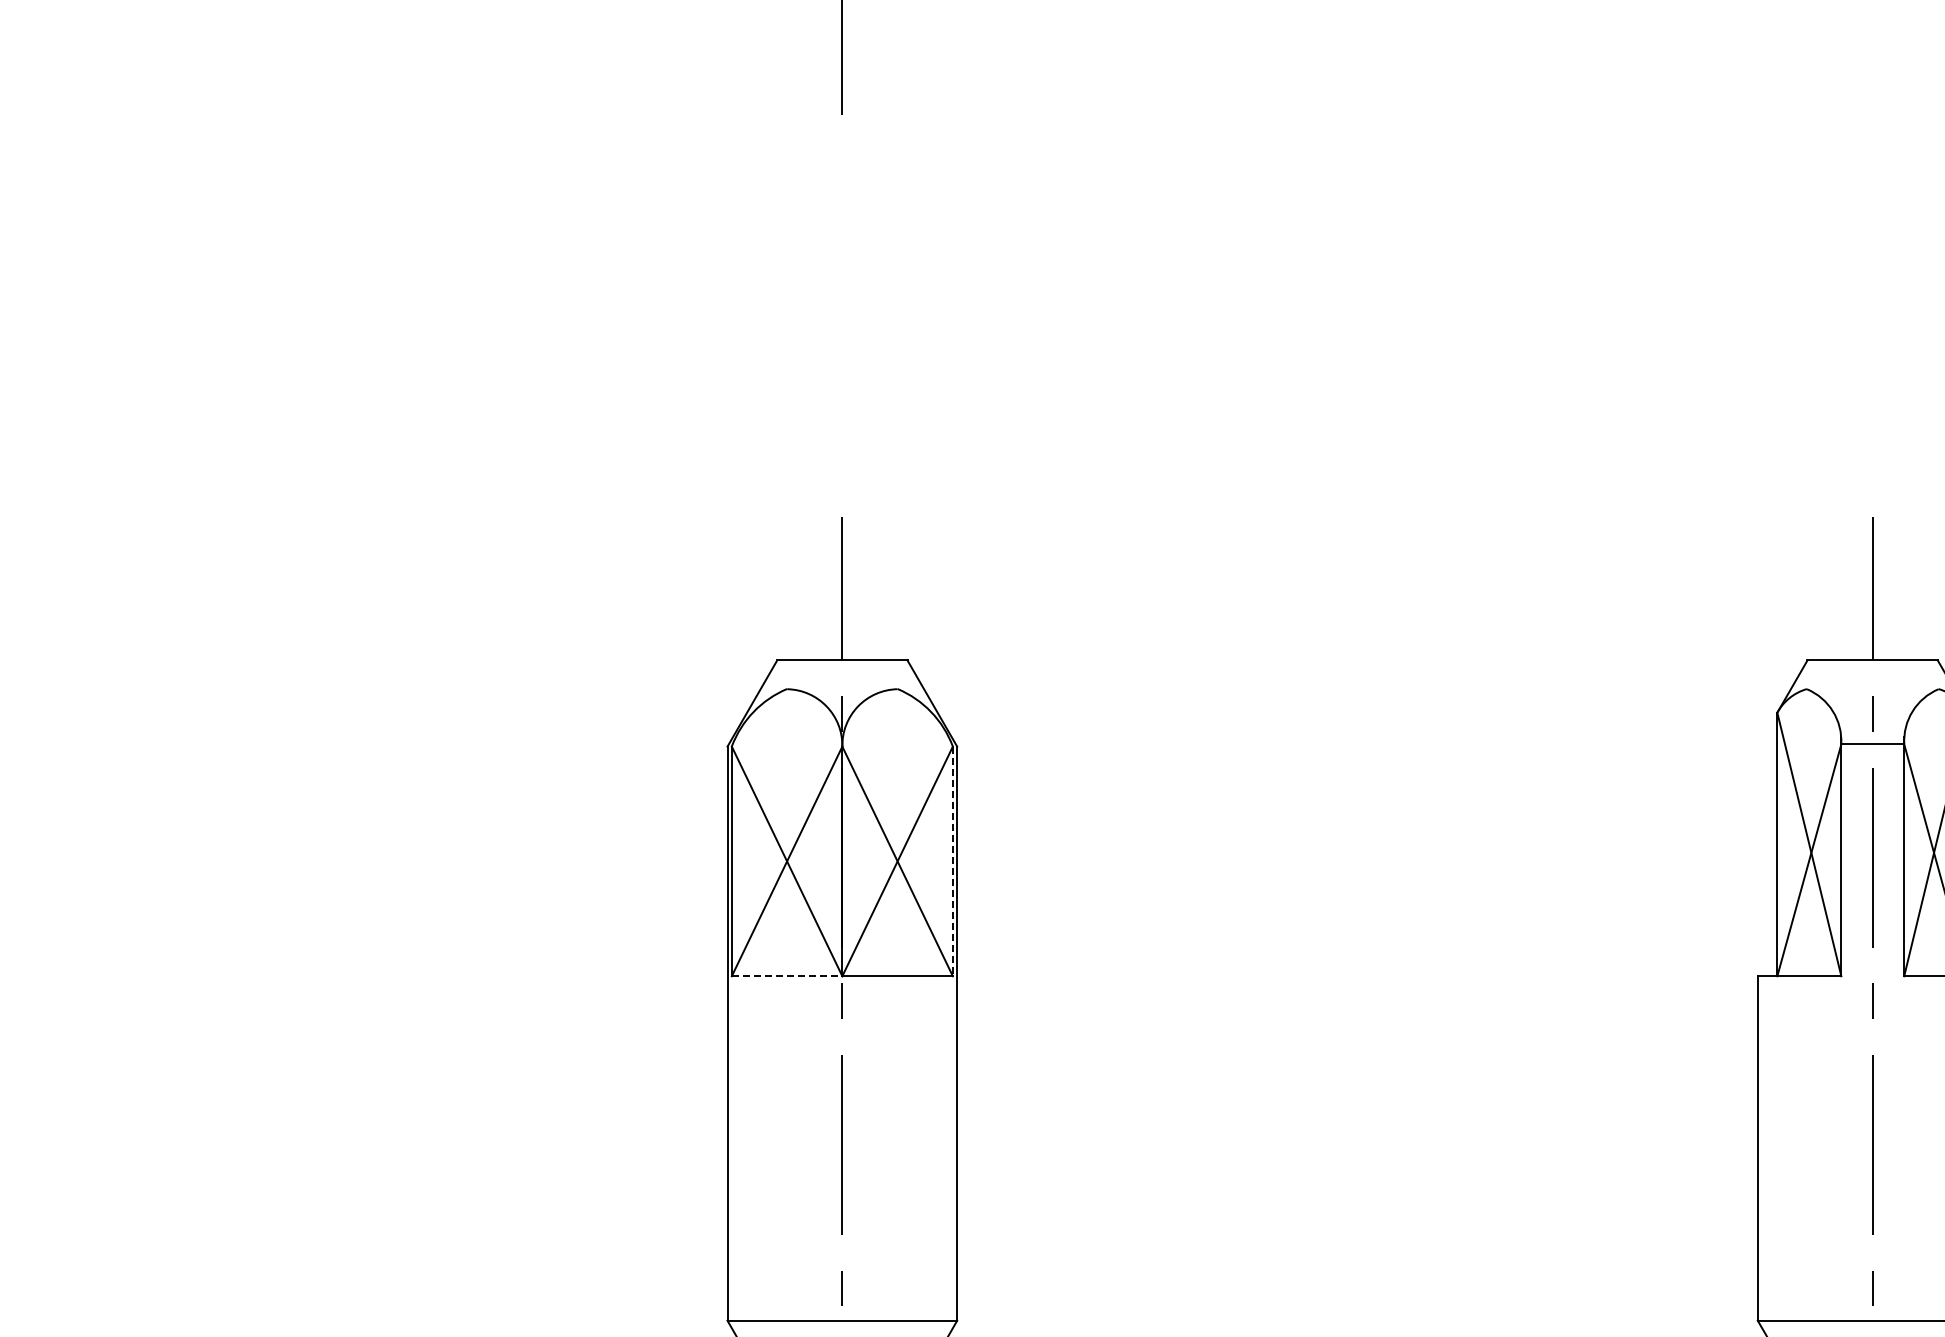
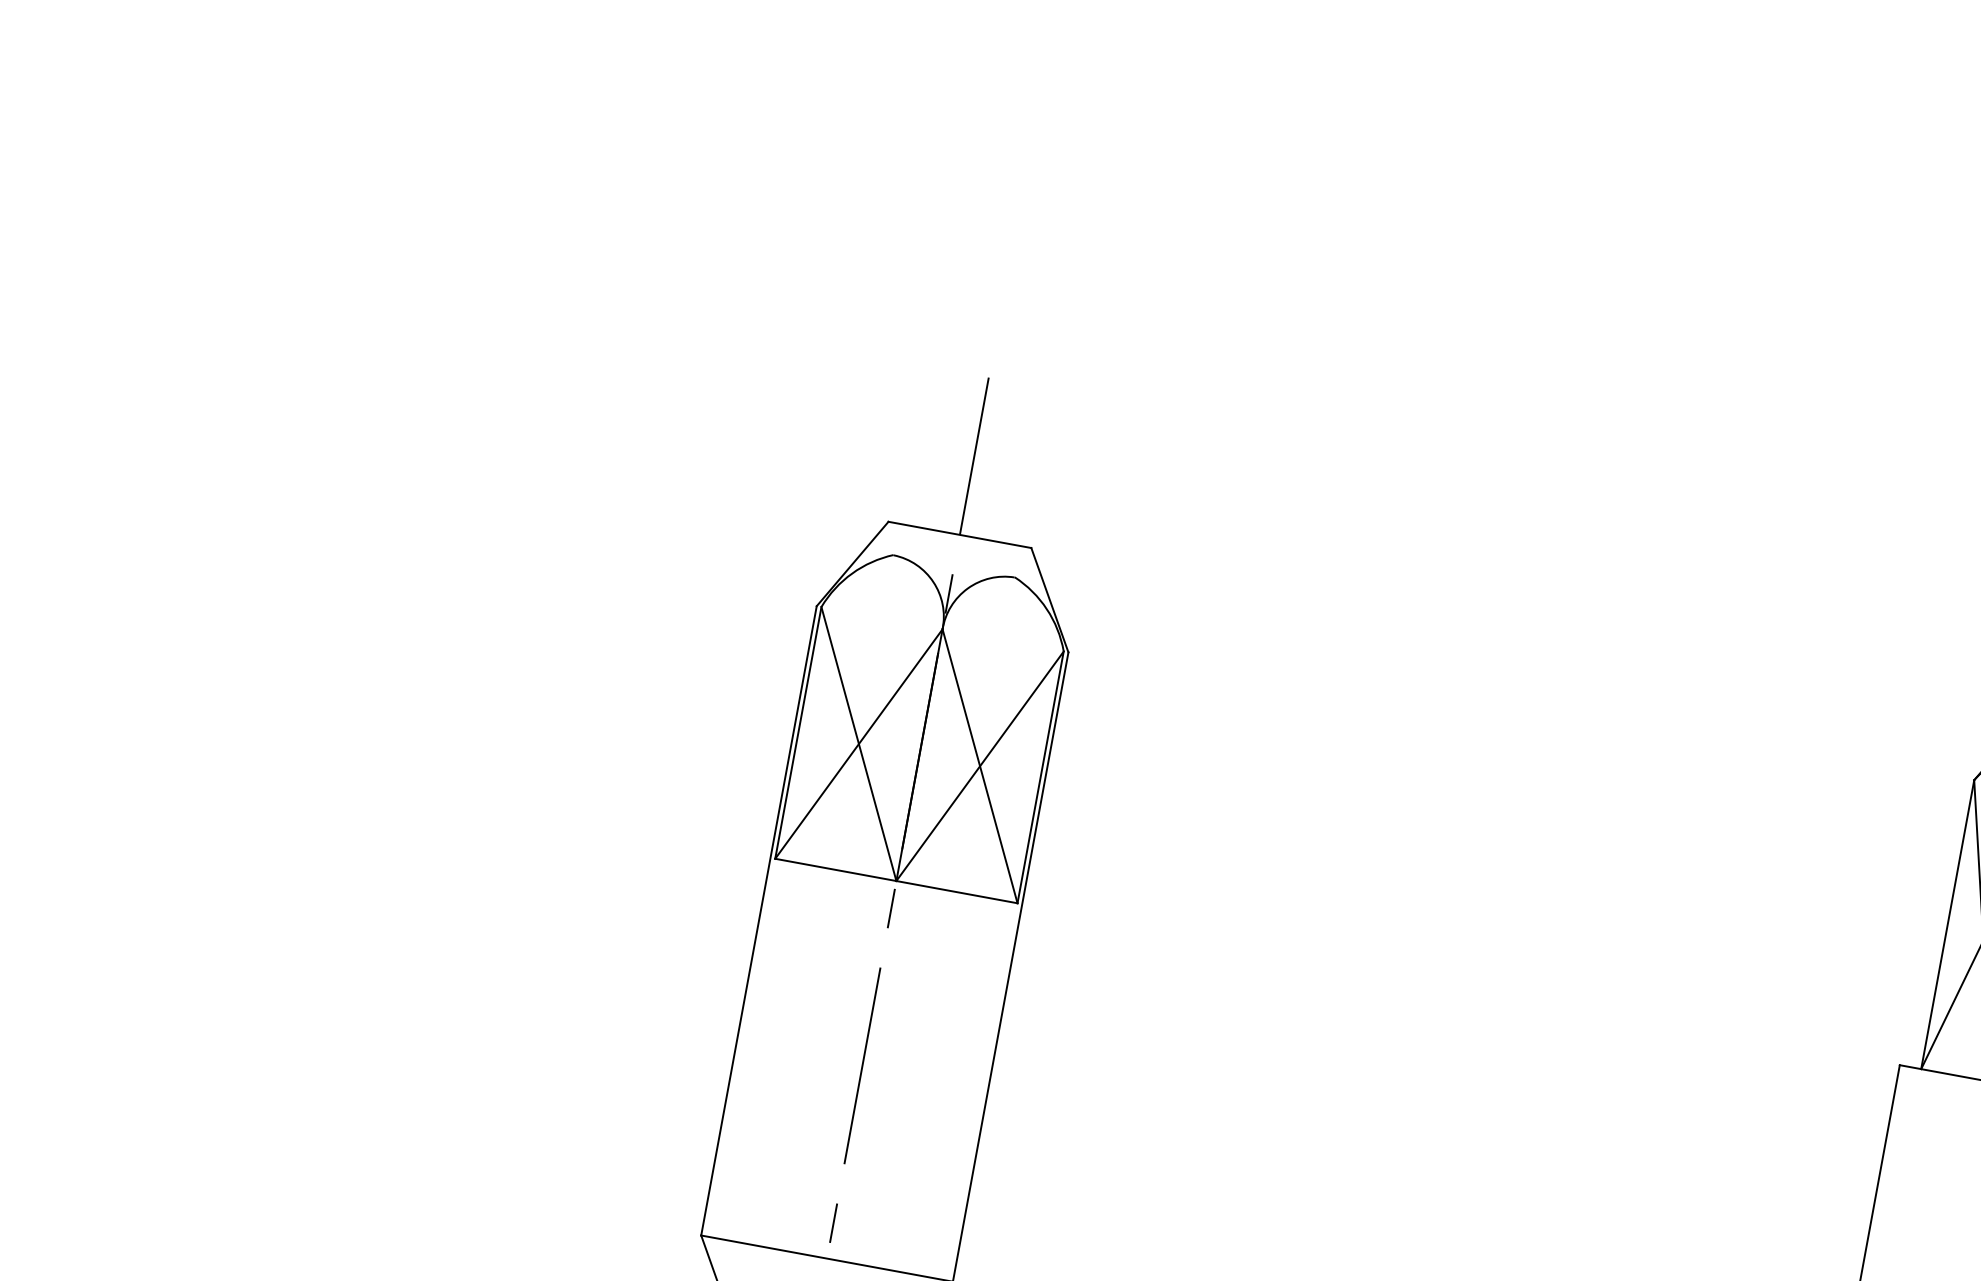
line: (952, 861) -> (1040, 777), dashed -> solid
line: (787, 976) -> (836, 870), dashed -> solid

